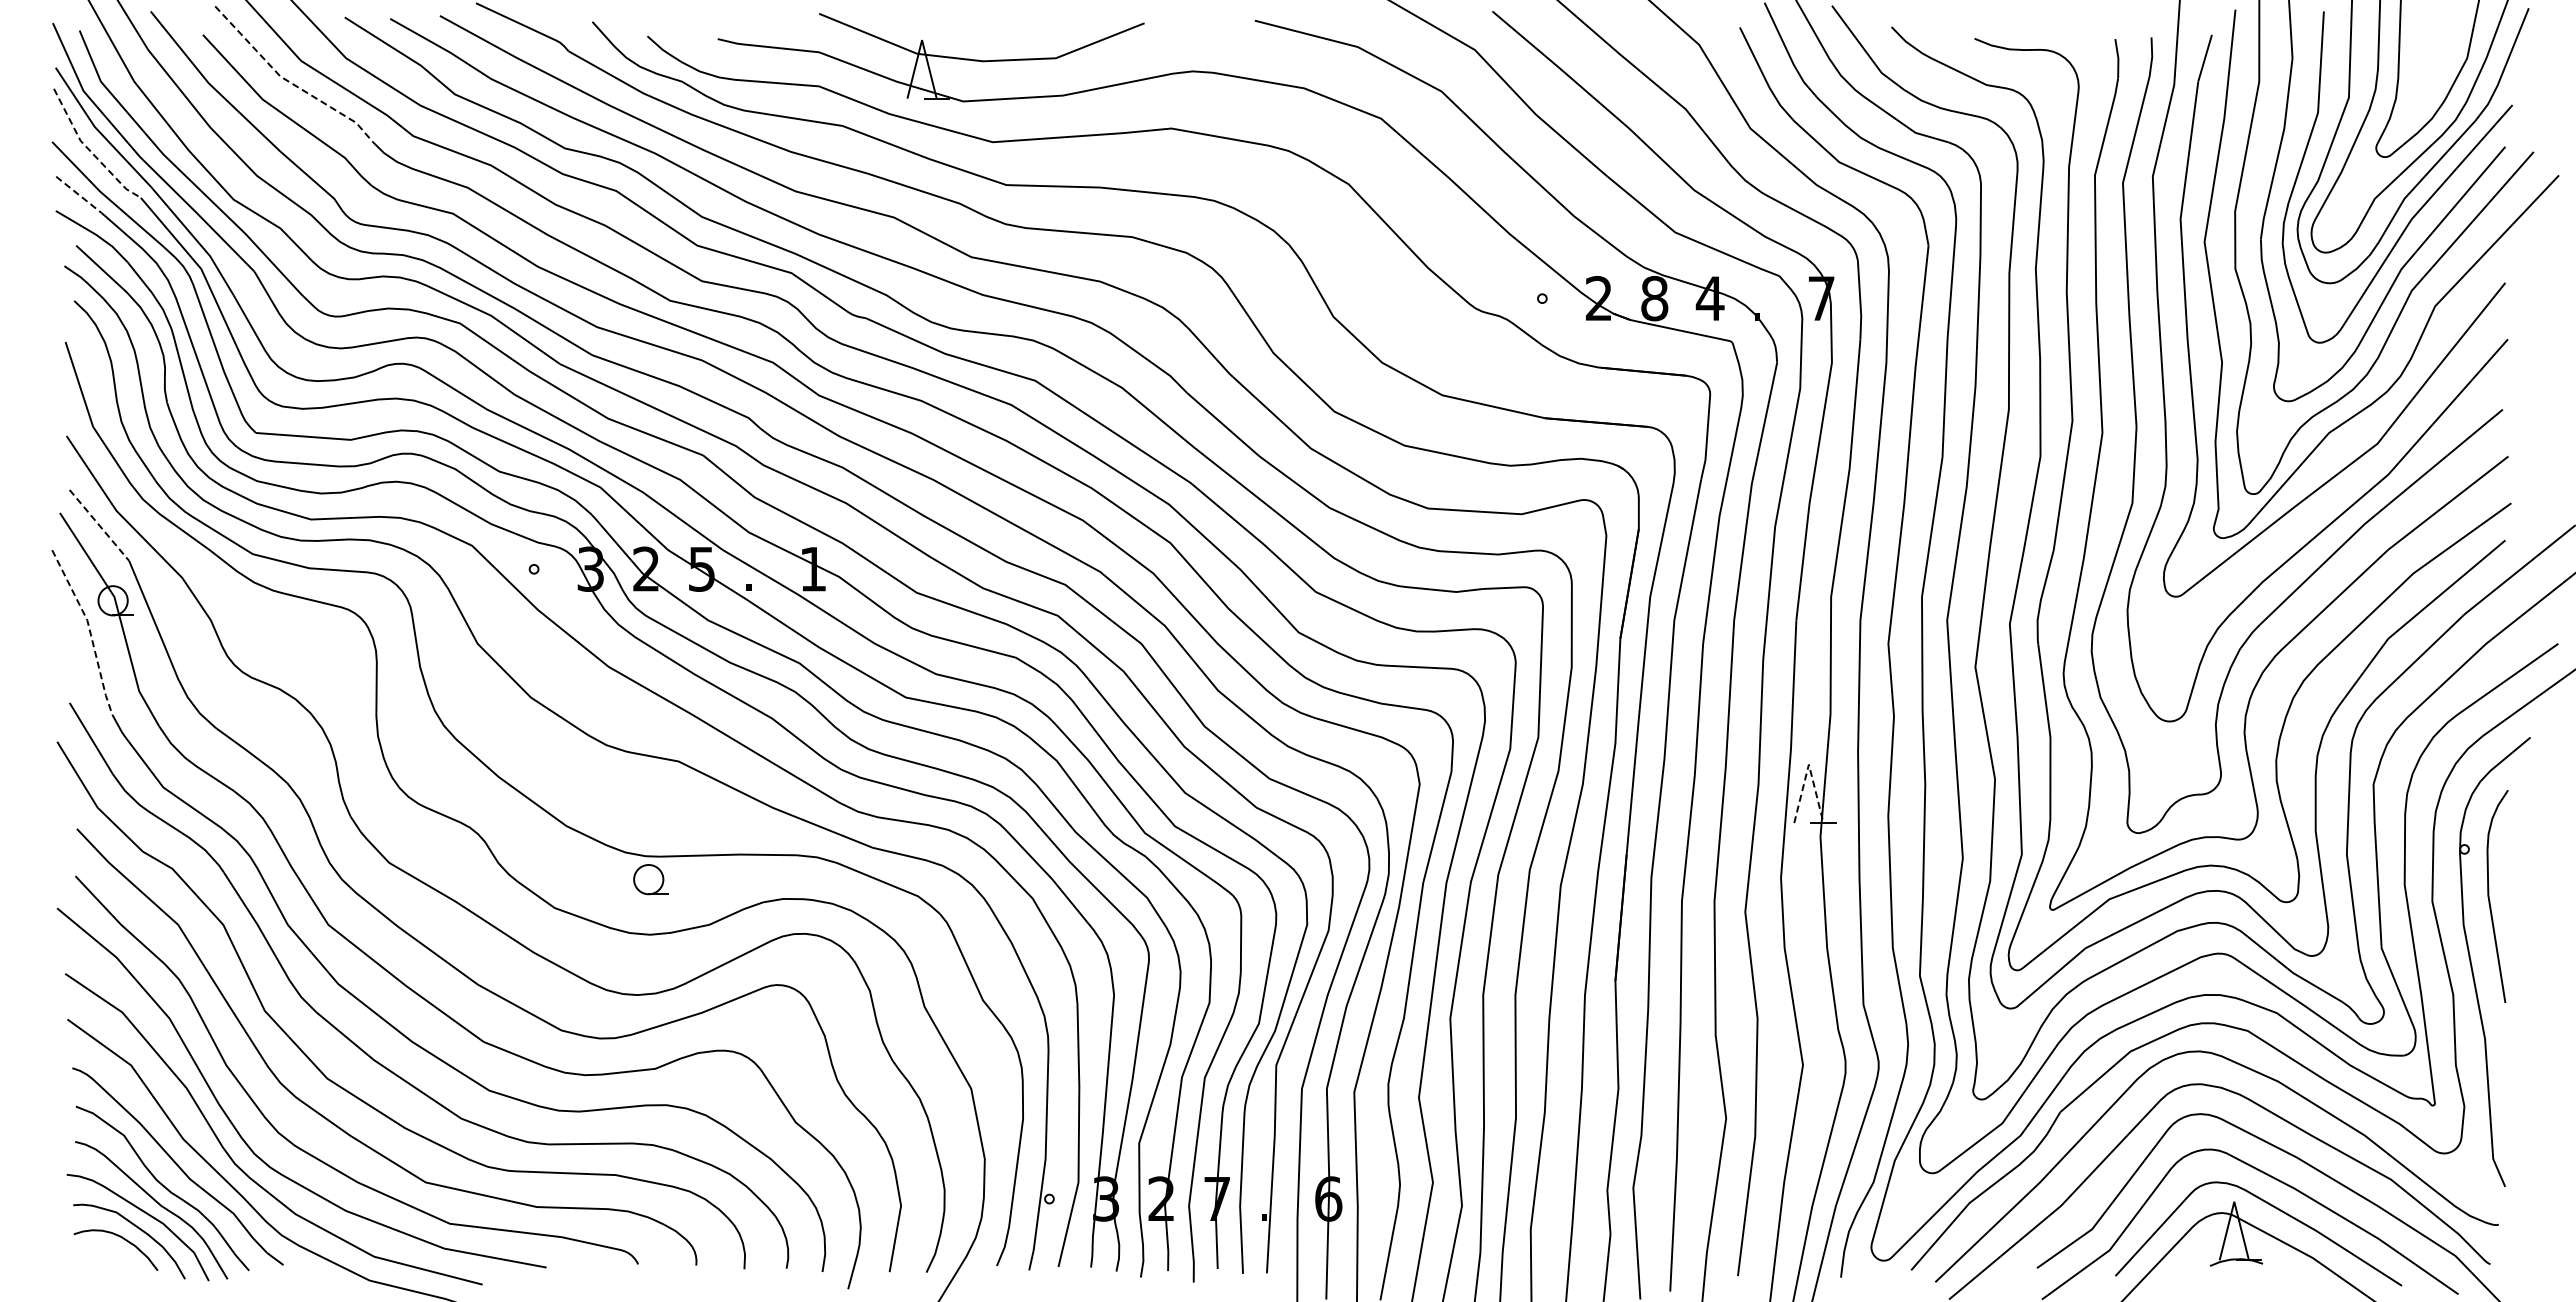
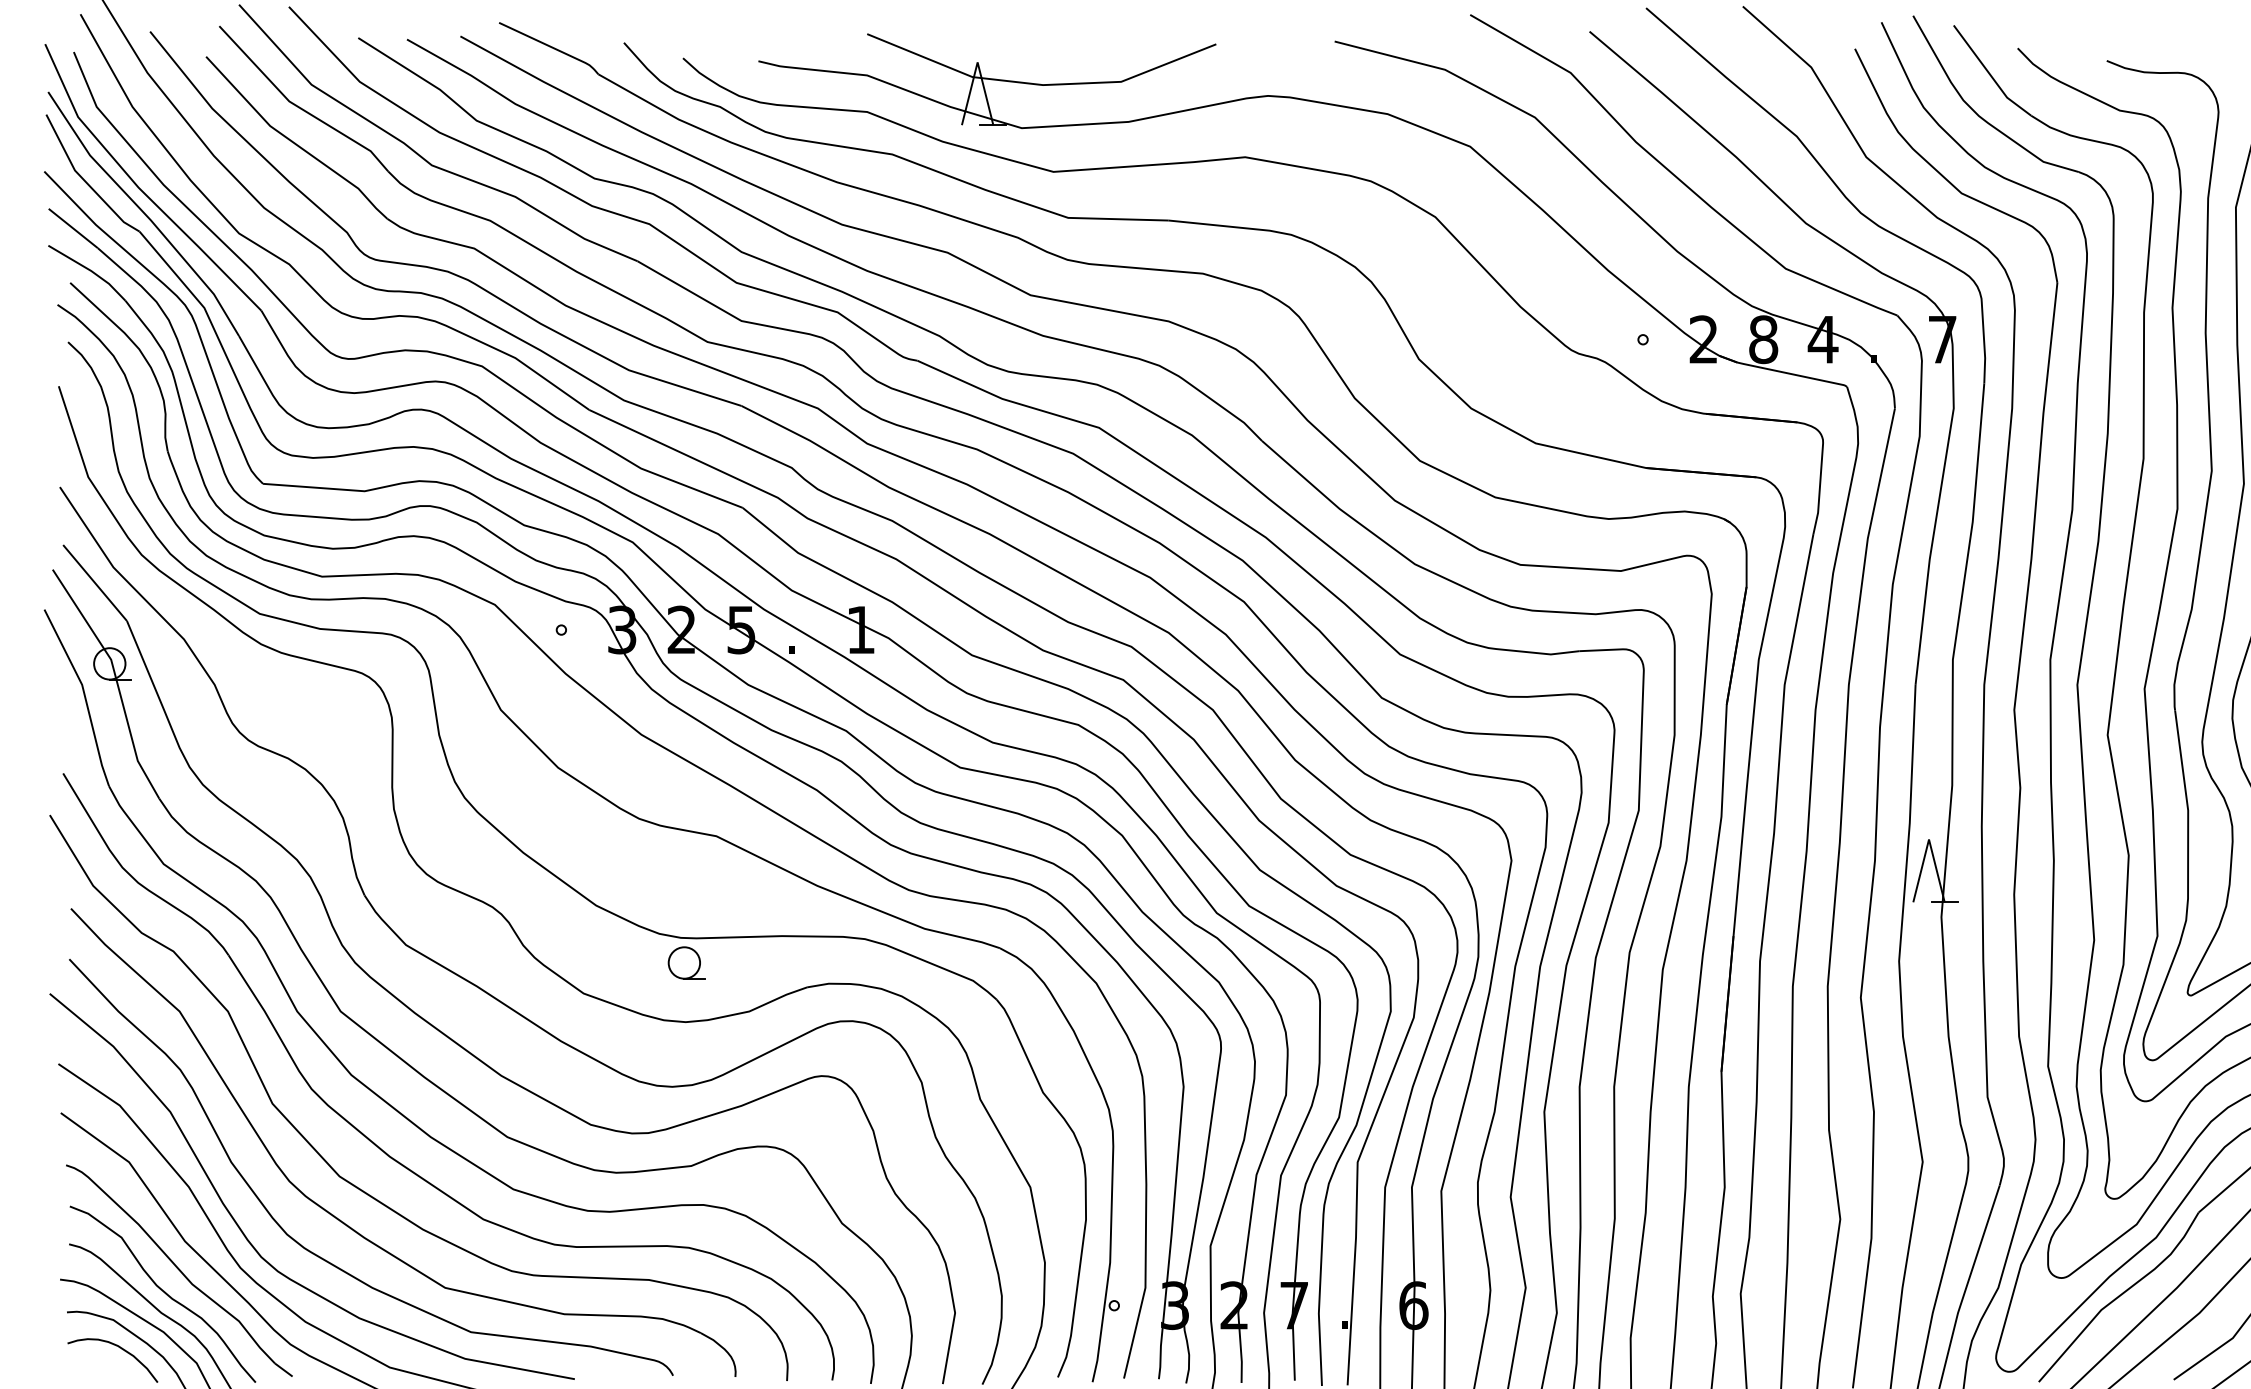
line: (288, 81) -> (297, 106), dashed -> solid
line: (89, 150) -> (84, 180), dashed -> solid
line: (79, 195) -> (73, 229), dashed -> solid
line: (99, 525) -> (95, 583), dashed -> solid
line: (89, 630) -> (84, 695), dashed -> solid
line: (1808, 764) -> (1928, 839), dashed -> solid

